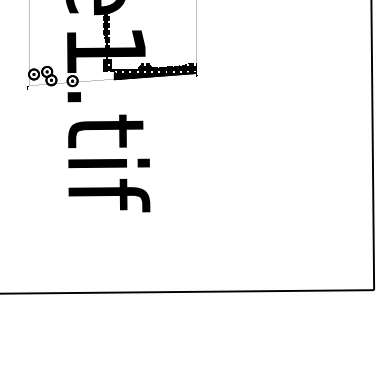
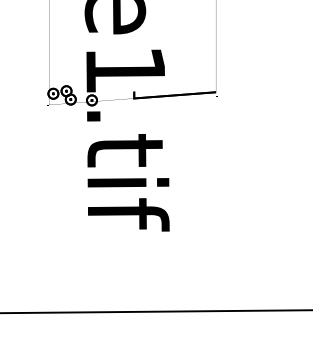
hatch: (149, 45) -> (168, 64), removed

